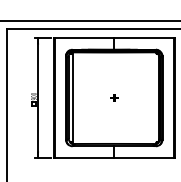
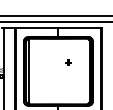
part: (114, 97) -> (68, 62), moved

